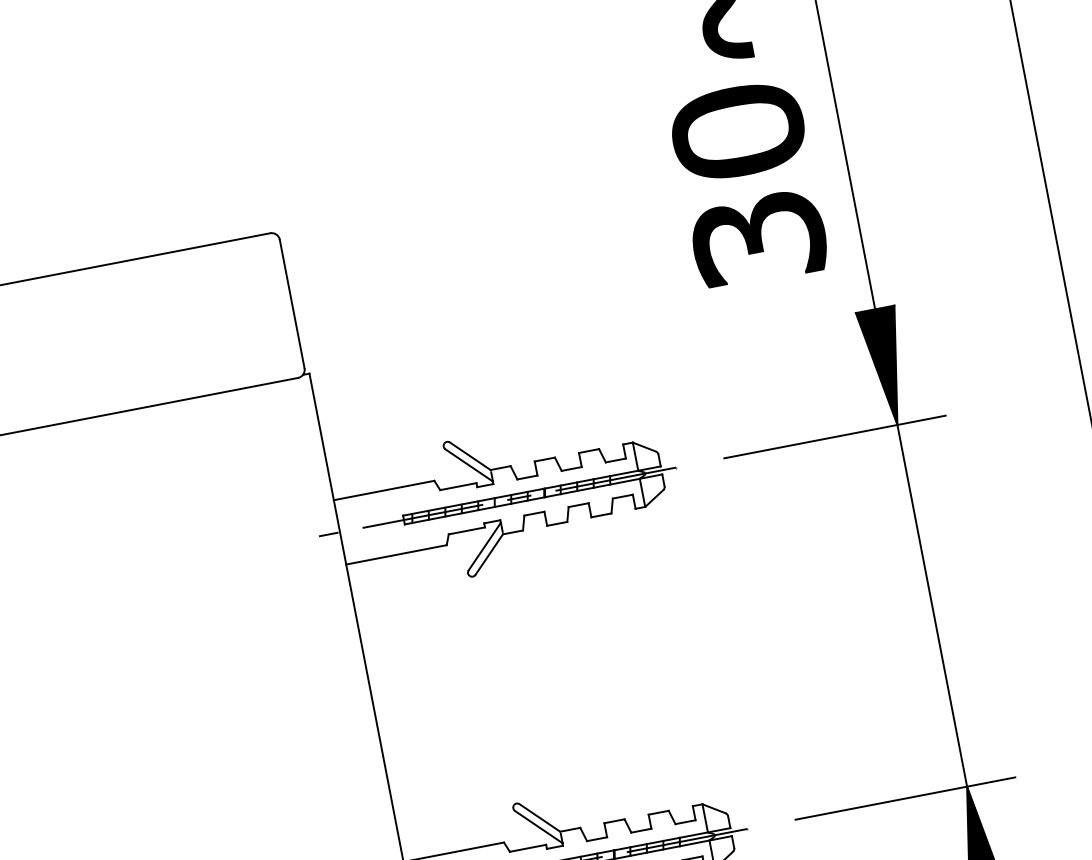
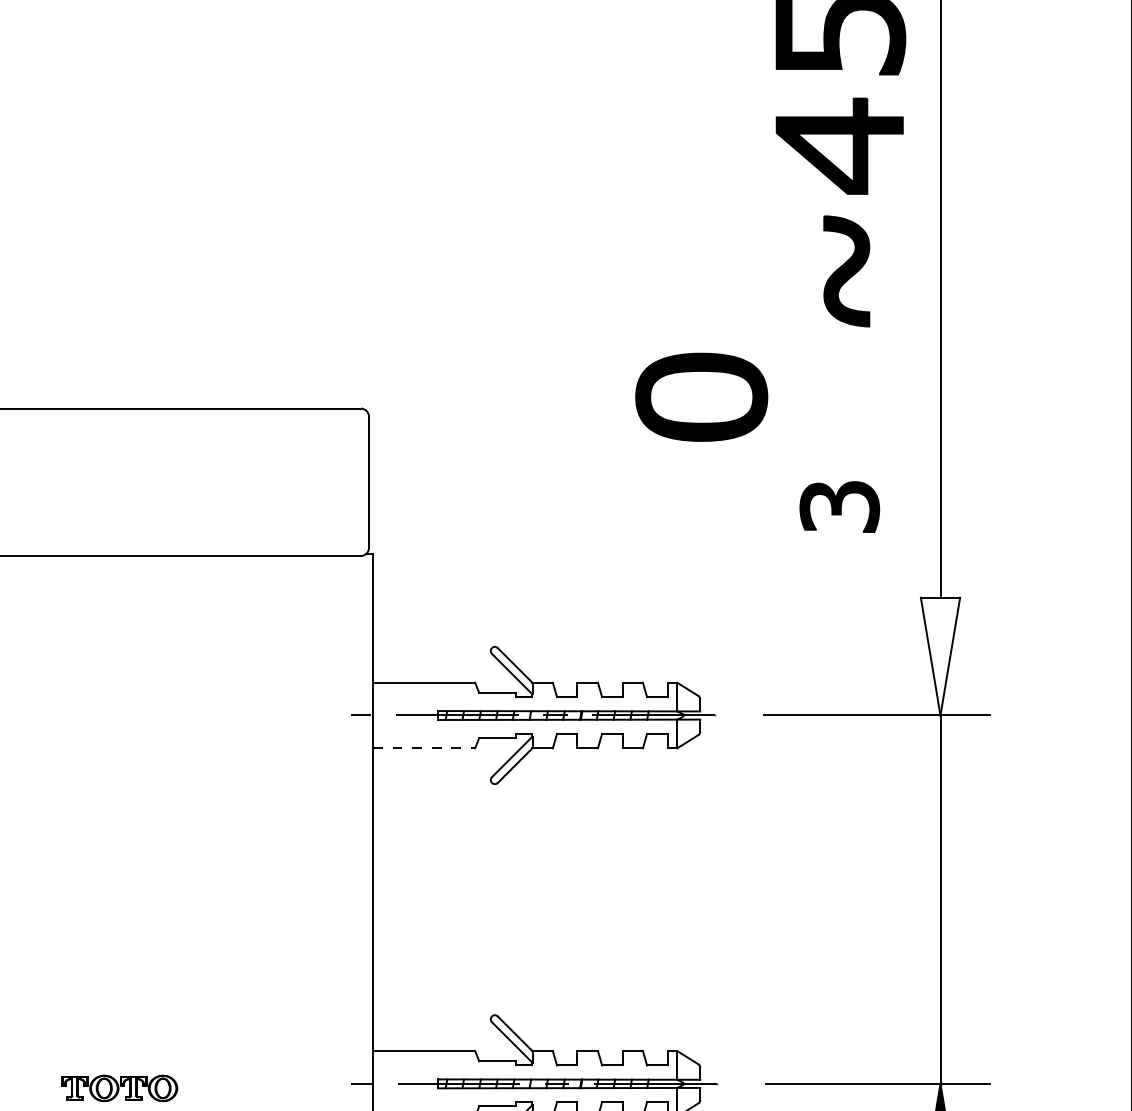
part: (737, 130) -> (701, 396), moved
part: (758, 238) -> (839, 506), size x0.6
fill: (886, 367) -> (940, 656), removed
line: (396, 554) -> (424, 748), solid -> dashed

